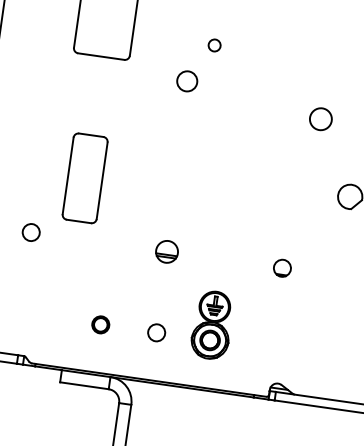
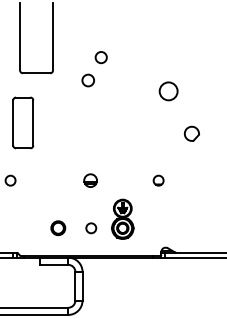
circle: (213, 45) -> (100, 57), size x1.6
circle: (320, 119) -> (168, 91), size x1.4
part: (85, 177) -> (23, 122), moved
part: (100, 325) -> (58, 228), size x1.4

